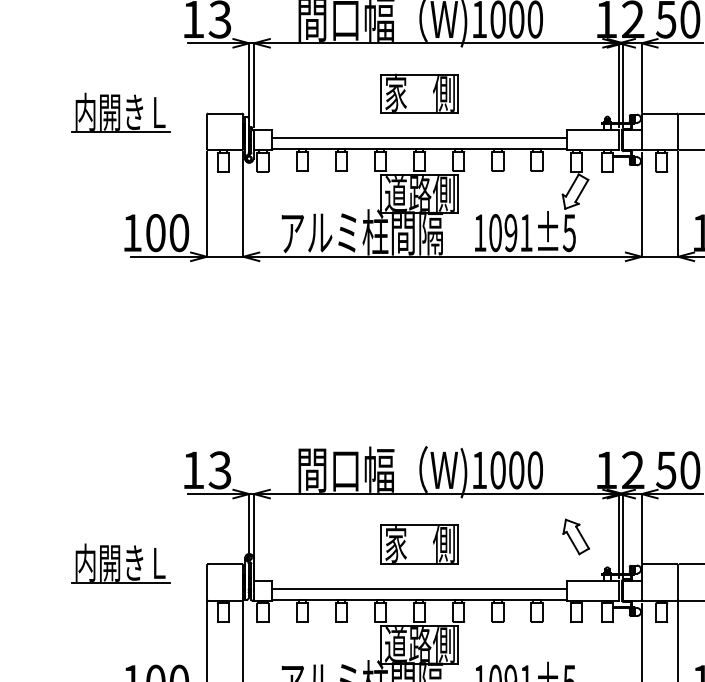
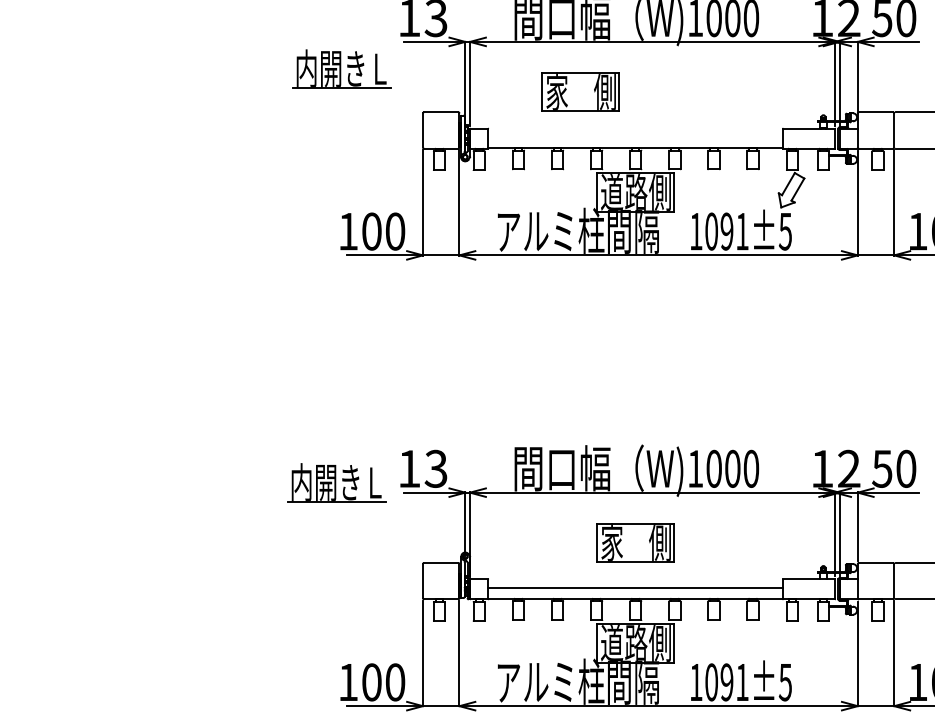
part: (419, 92) -> (580, 91), moved
part: (120, 111) -> (341, 68), moved
line: (419, 137) -> (635, 136), removed
part: (576, 536) -> (792, 535), removed
part: (120, 562) -> (336, 482), moved

